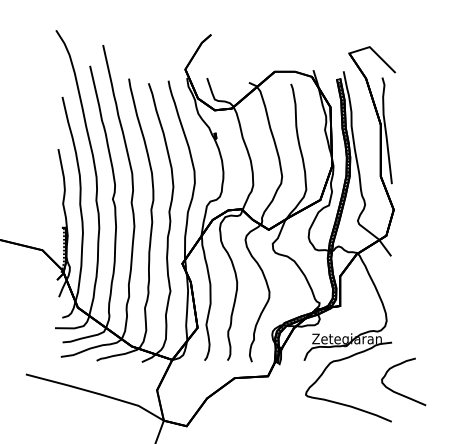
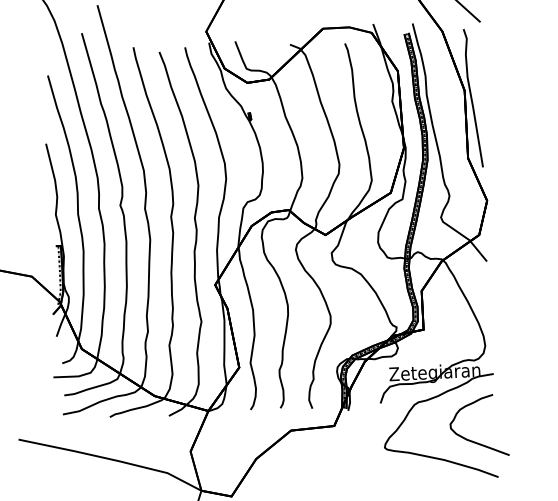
curve: (398, 392) -> (472, 440), moved

